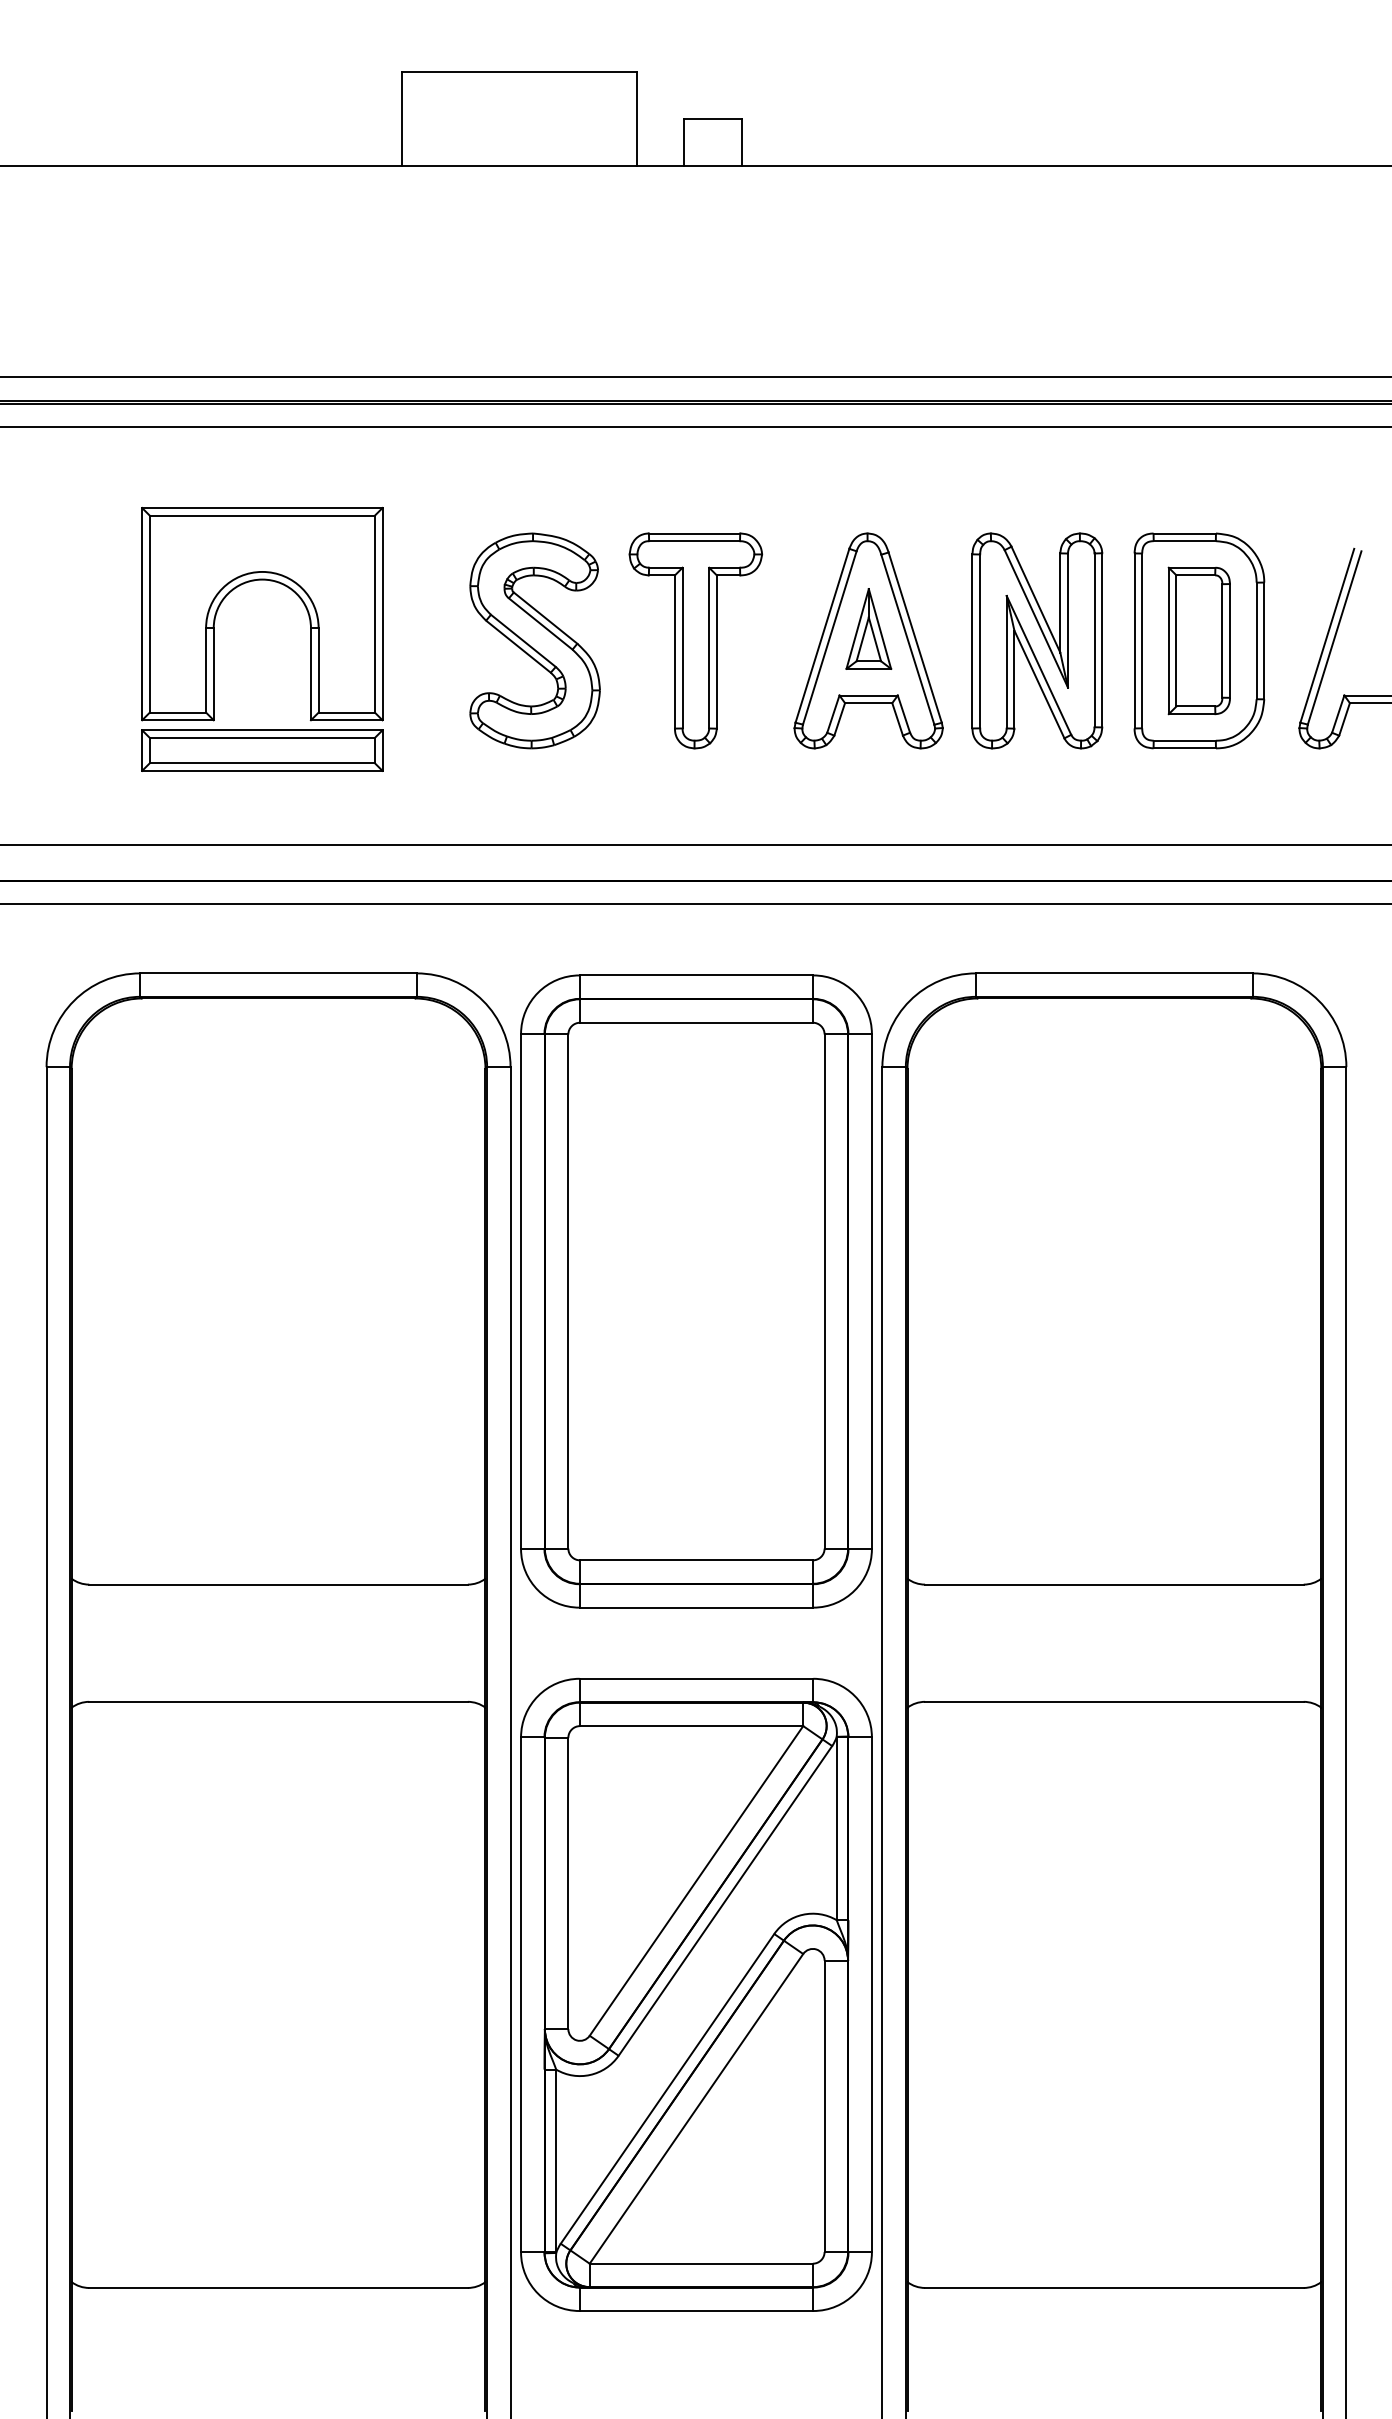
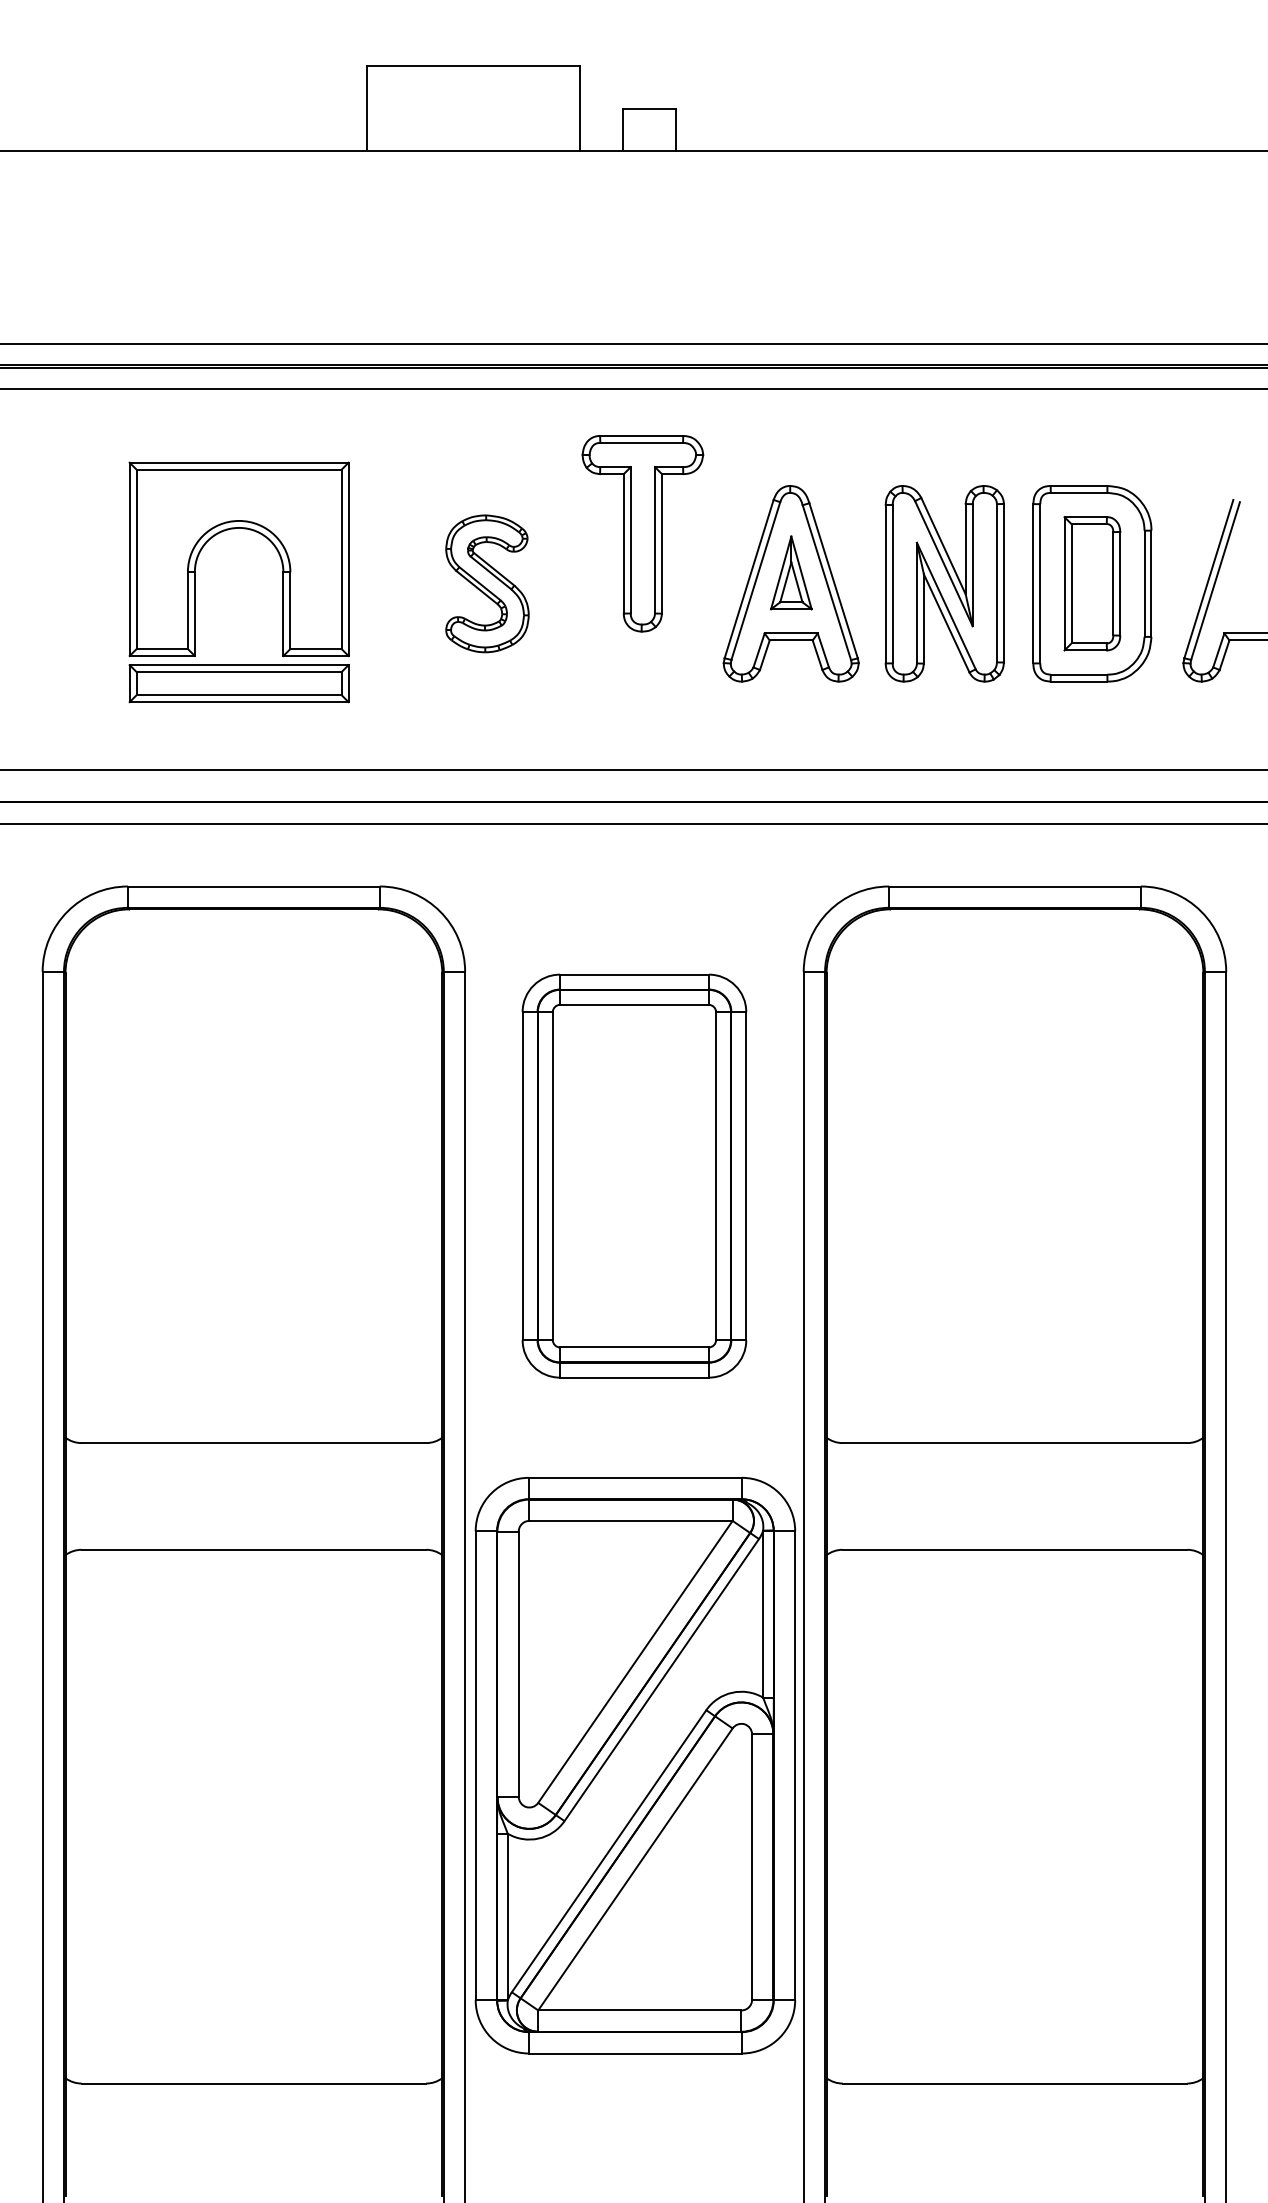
part: (535, 640) -> (487, 583), size x0.7
part: (695, 640) -> (642, 533), moved
part: (696, 1290) -> (634, 1175), size x0.7
part: (696, 1994) -> (635, 1765), moved

